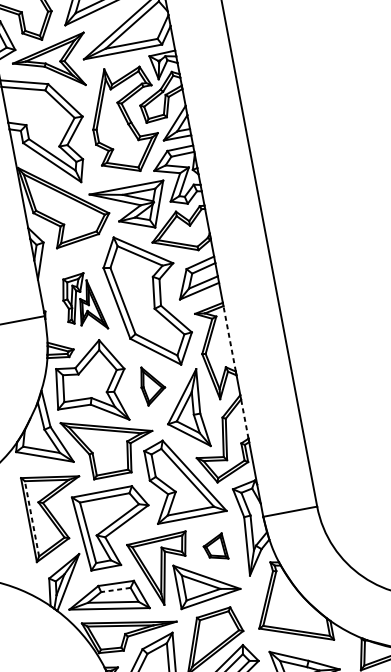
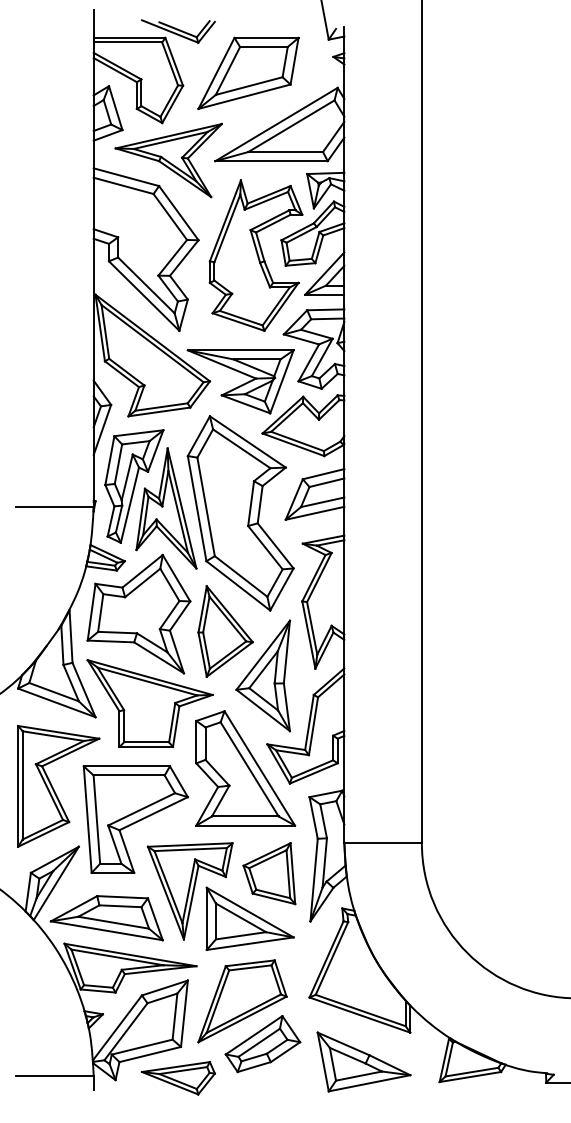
part: (83, 303) -> (150, 499), size x1.67
line: (229, 338) -> (344, 586), dashed -> solid
part: (152, 385) -> (225, 631), size x1.67
line: (244, 418) -> (344, 702), dashed -> solid
line: (31, 518) -> (22, 784), dashed -> solid
part: (215, 547) -> (269, 873), size x1.67
line: (115, 590) -> (119, 906), dashed -> solid

